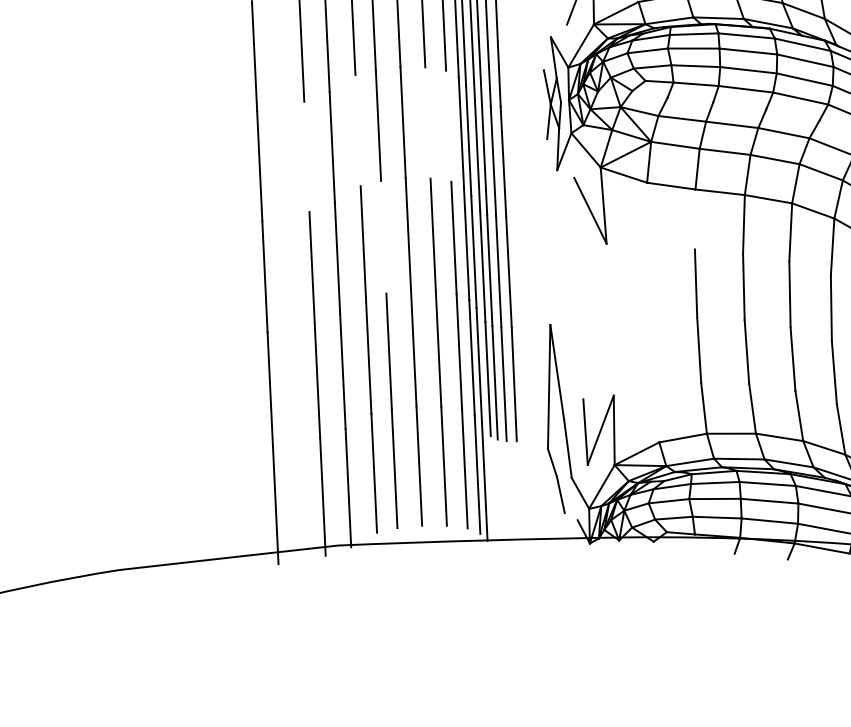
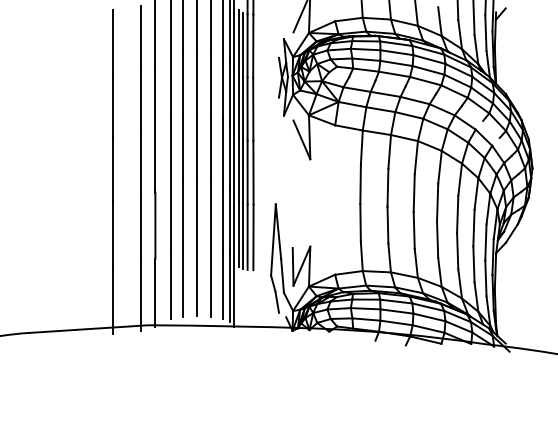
line: (427, 123) -> (210, 85), added
line: (448, 126) -> (222, 87), added
line: (357, 130) -> (170, 87), added
line: (306, 155) -> (140, 100), added
line: (694, 219) -> (361, 147), added
line: (383, 237) -> (182, 149), added

